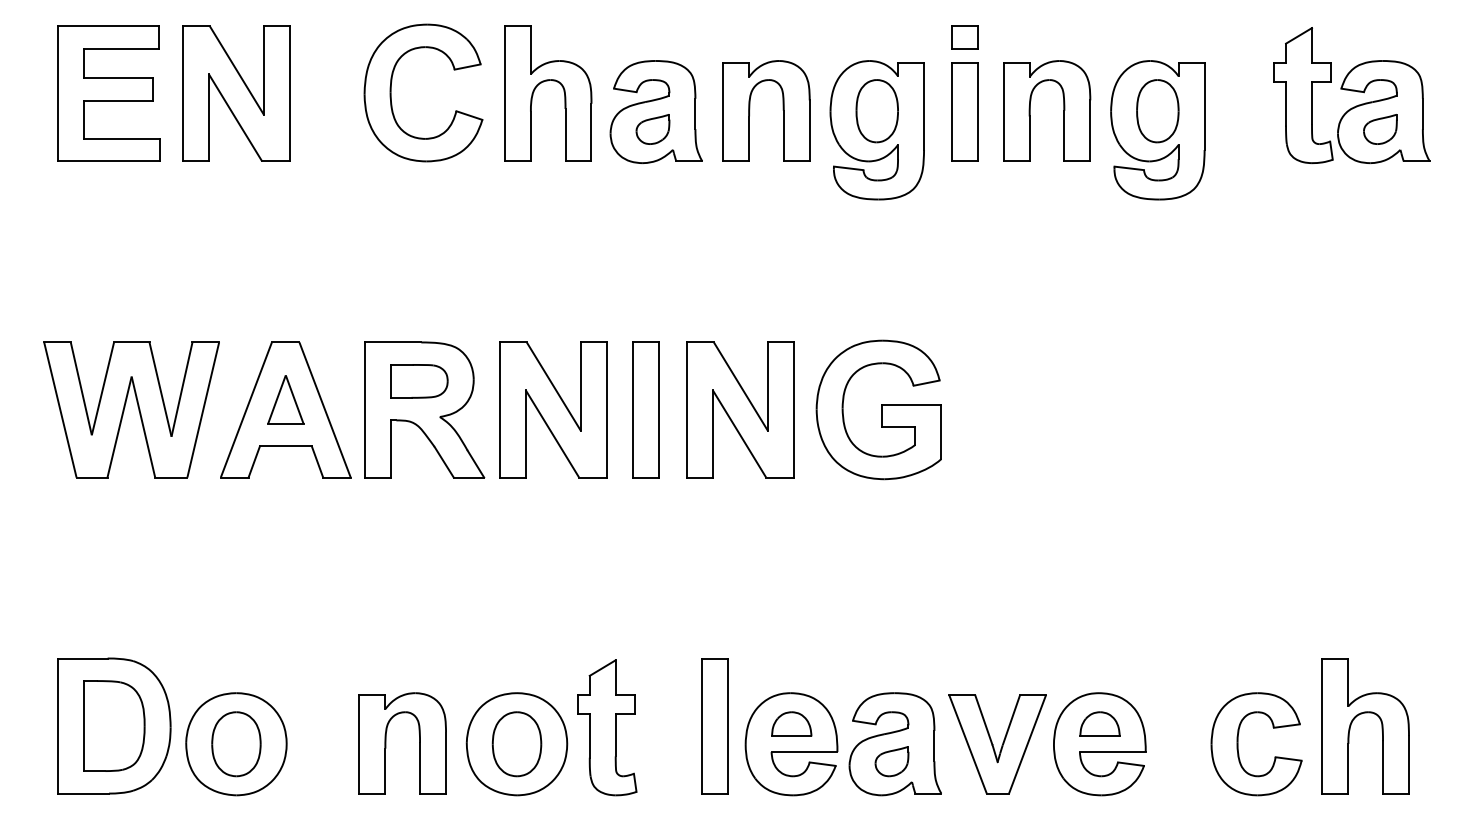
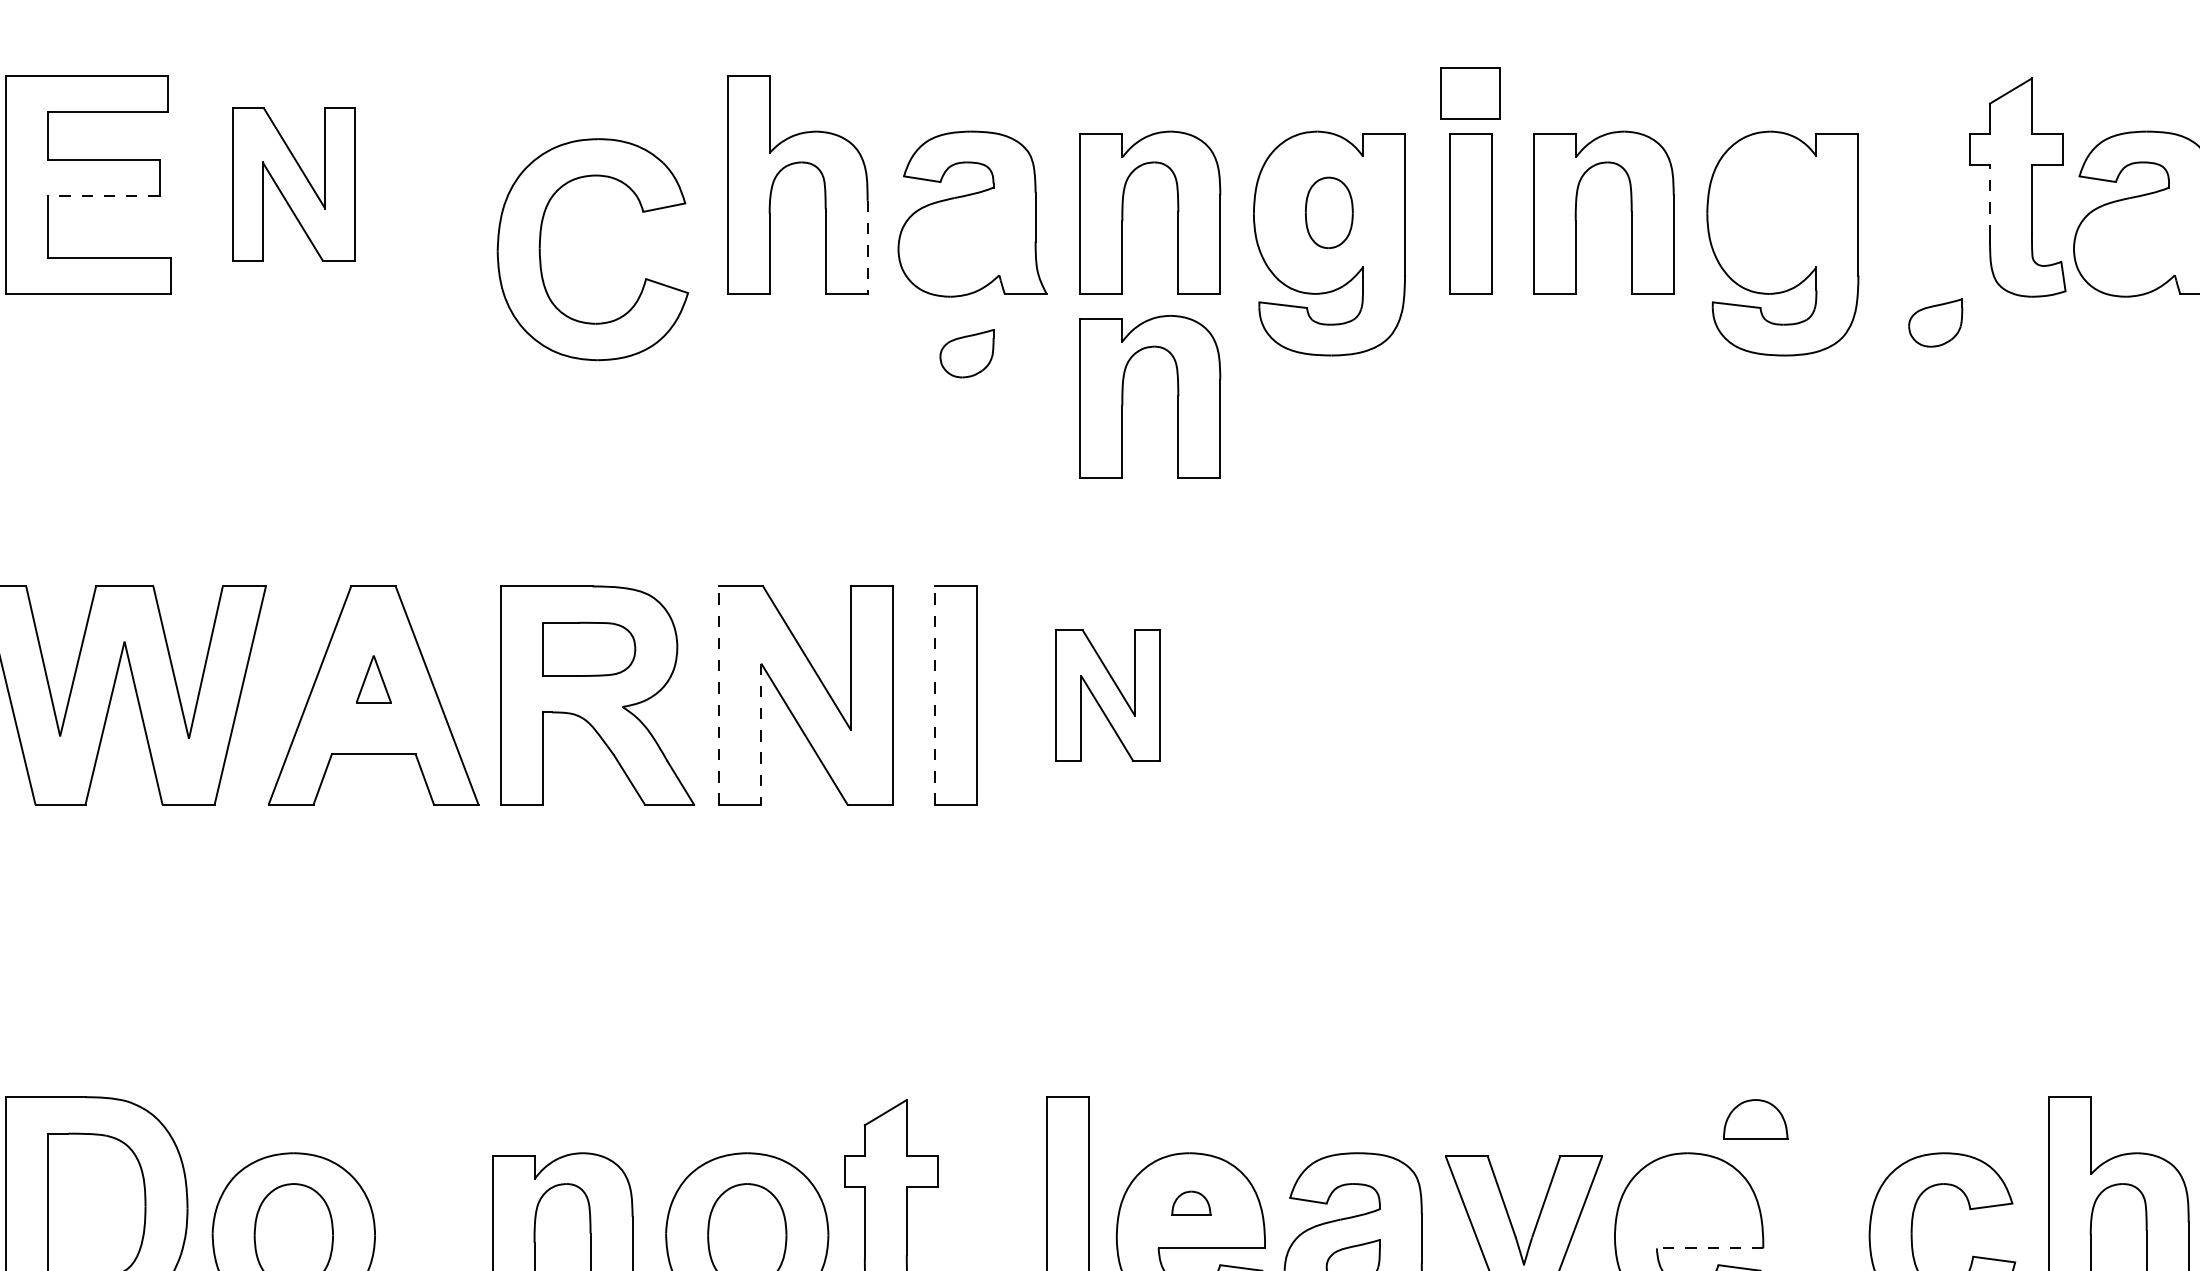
part: (964, 37) -> (1470, 93), size x1.4
part: (391, 92) -> (541, 248), moved
part: (236, 93) -> (293, 184), size x0.7
line: (118, 100) -> (103, 195), solid -> dashed
line: (1286, 103) -> (1990, 200), solid -> dashed
part: (876, 111) -> (1328, 213), size x0.7
part: (1157, 111) -> (1782, 213), removed
part: (652, 129) -> (966, 353), moved
part: (1380, 129) -> (1935, 323), moved
line: (591, 132) -> (867, 247), solid -> dashed
part: (782, 224) -> (1176, 395), added
part: (285, 399) -> (373, 678), size x0.6
part: (740, 409) -> (1108, 694), size x0.6
part: (878, 409) -> (1331, 694), removed
line: (499, 410) -> (718, 696), solid -> dashed
line: (633, 410) -> (935, 696), solid -> dashed
line: (525, 433) -> (760, 733), solid -> dashed
part: (791, 723) -> (1190, 1202), size x0.6
part: (1099, 723) -> (1754, 1118), moved
line: (1112, 752) -> (1709, 1249), solid -> dashed

